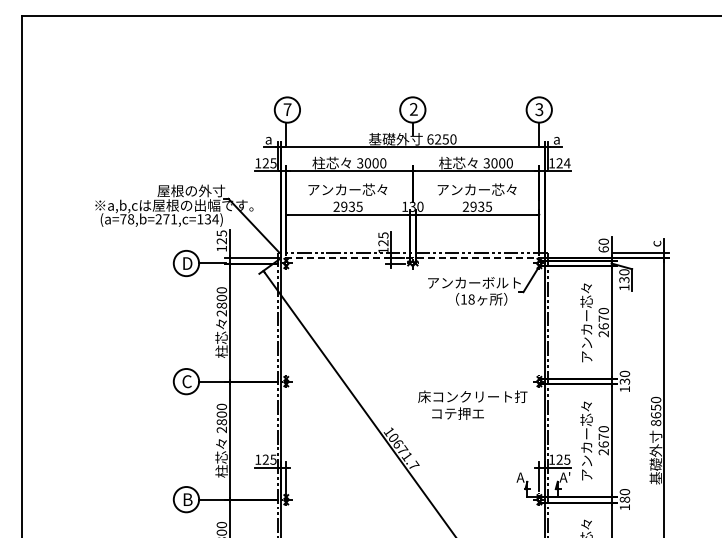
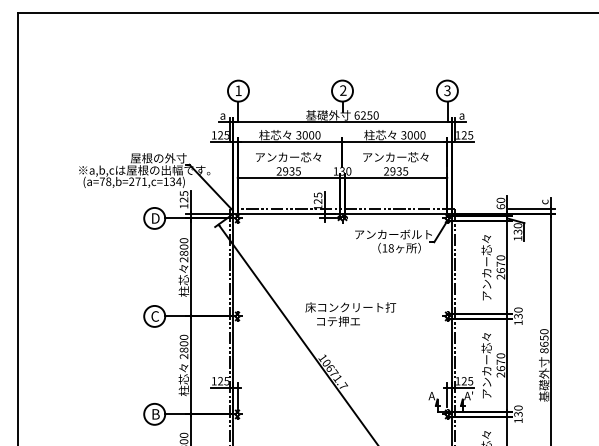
text: (287, 109) -> (238, 90), 7 -> 1
text: (566, 163) -> (469, 135), 124 -> 125
line: (412, 258) -> (342, 214), dashed -> solid
text: (472, 404) -> (350, 313), moved
text: (624, 499) -> (518, 414), 180 -> 130

